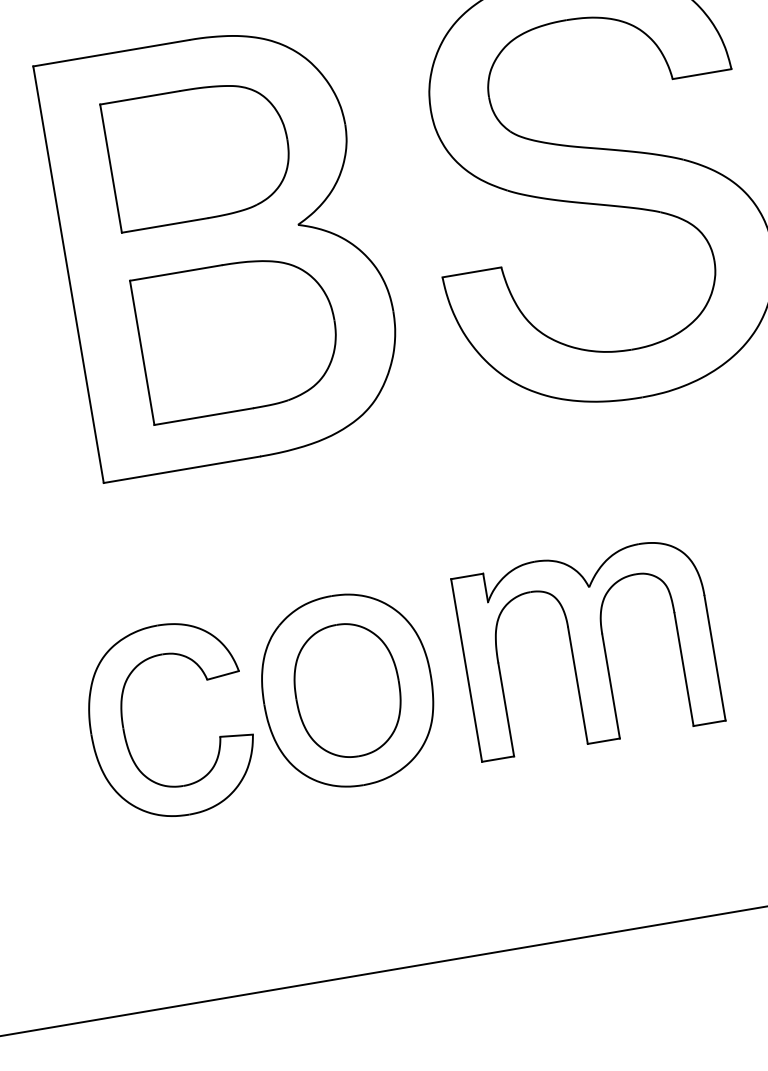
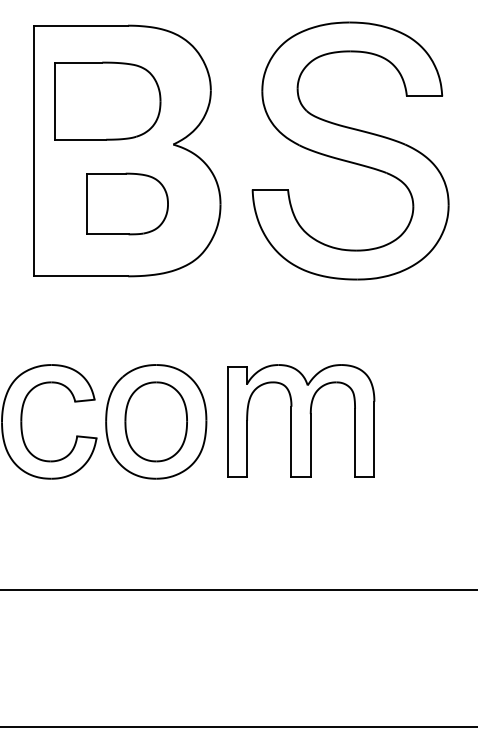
part: (198, 152) -> (107, 100), moved
part: (238, 335) -> (127, 203), size x0.7

